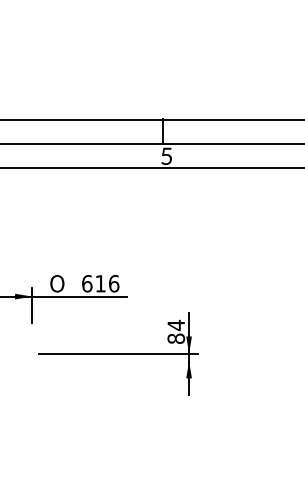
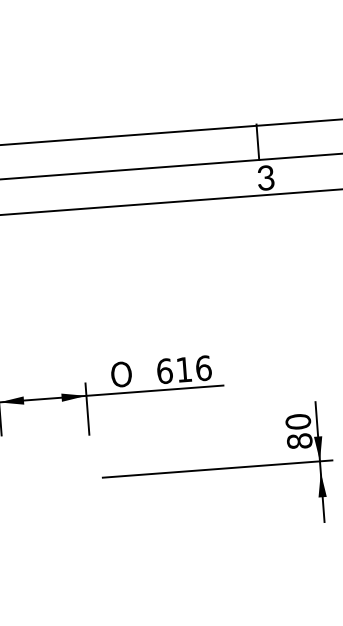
text: (166, 155) -> (265, 176), 5 -> 3
text: (176, 324) -> (298, 420), 84 -> 80

